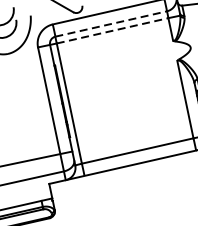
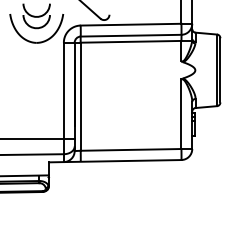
line: (111, 23) -> (131, 35), dashed -> solid
line: (112, 30) -> (131, 41), dashed -> solid

